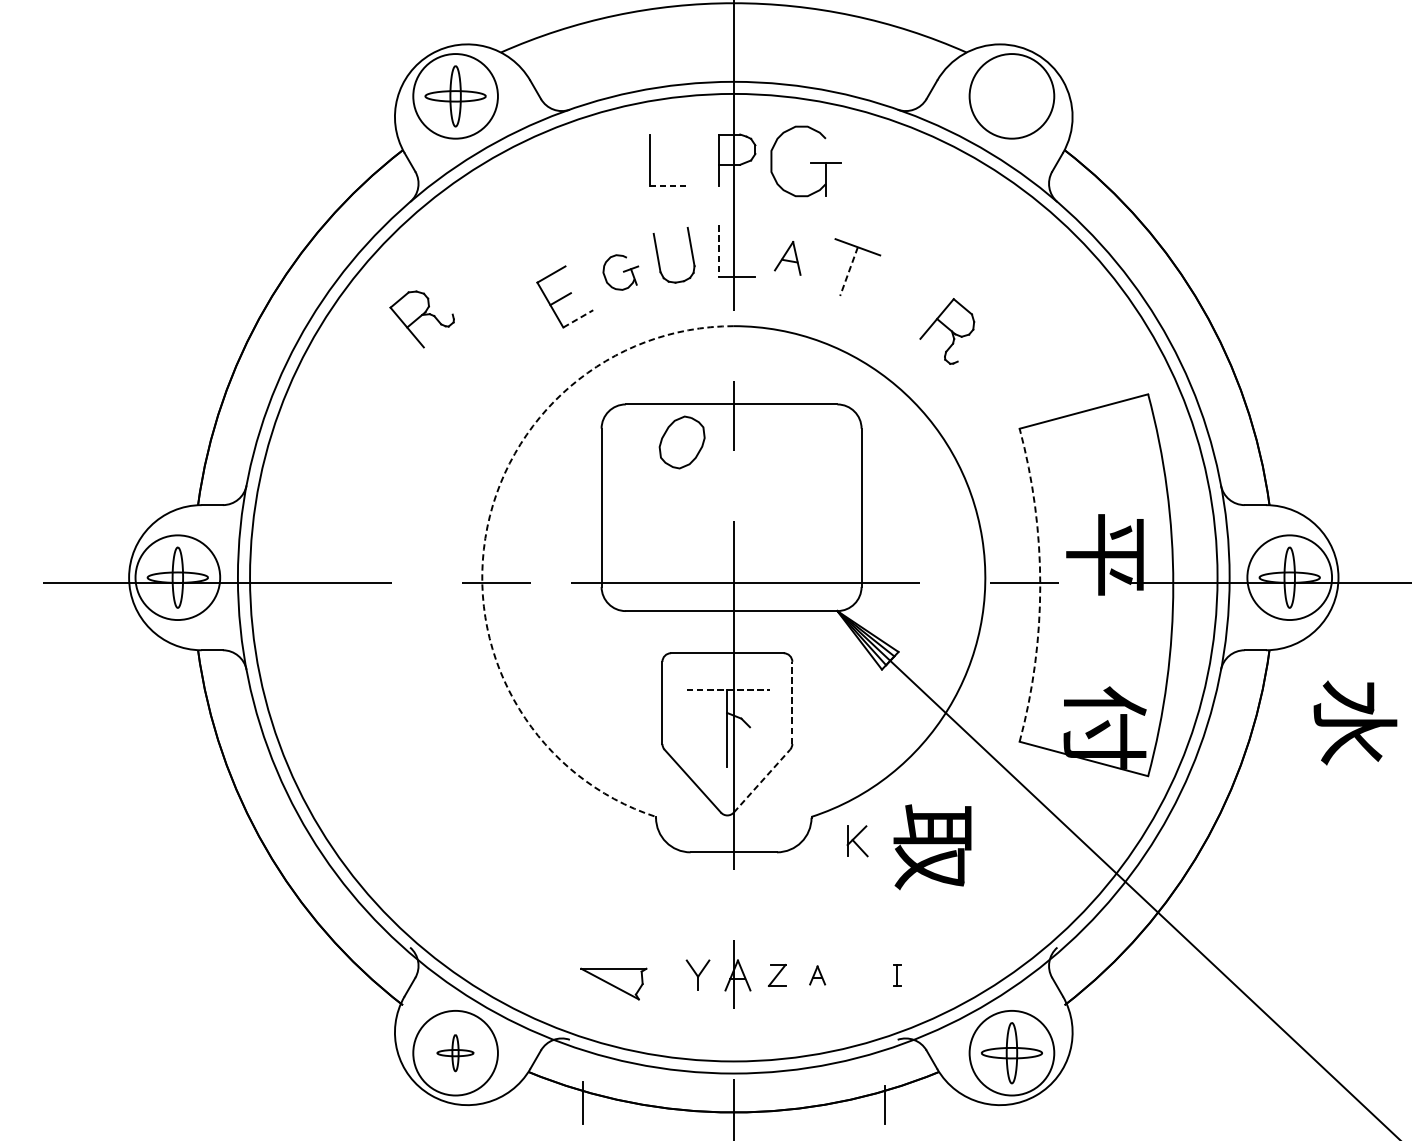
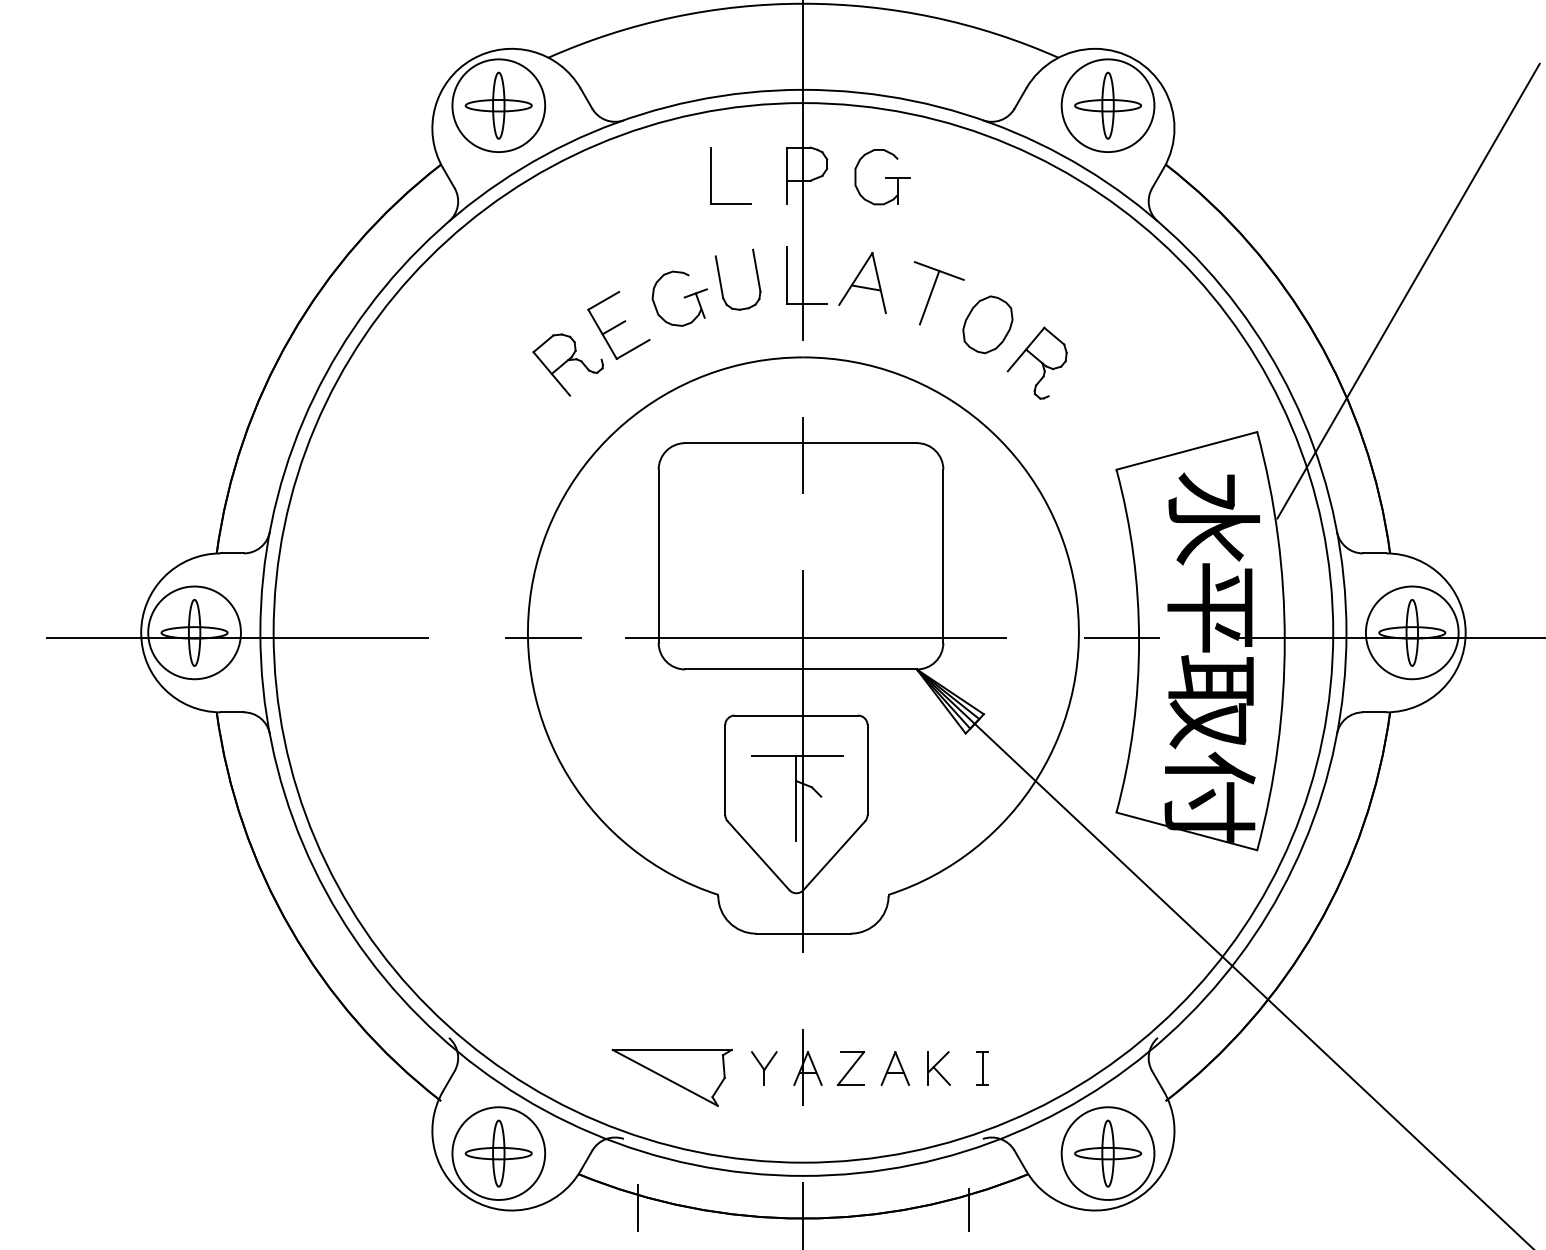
part: (1011, 96) -> (1107, 105), added
part: (805, 161) -> (882, 177), size x0.71
line: (668, 186) -> (731, 204), dashed -> solid
line: (718, 251) -> (786, 275), dashed -> solid
part: (787, 258) -> (862, 283), size x1.67
line: (1286, 265) -> (1408, 290), added
part: (620, 272) -> (679, 298), size x1.43
line: (848, 272) -> (929, 298), dashed -> solid
part: (421, 318) -> (567, 364), moved
line: (578, 318) -> (633, 349), dashed -> solid
part: (681, 442) -> (987, 324), moved
arc: (485, 538) -> (531, 589), dashed -> solid
arc: (1040, 585) -> (1139, 641), dashed -> solid
line: (729, 689) -> (798, 755), dashed -> solid
line: (792, 703) -> (867, 770), dashed -> solid
text: (1354, 722) -> (1213, 518), moved
line: (762, 780) -> (834, 855), dashed -> solid
part: (857, 841) -> (938, 1068), moved
text: (931, 847) -> (1210, 702), moved
part: (776, 975) -> (850, 1068), size x1.43
part: (816, 975) -> (894, 1068), size x1.67
part: (897, 975) -> (982, 1068), size x1.43
part: (613, 983) -> (671, 1077), size x1.67
part: (455, 1053) -> (498, 1153), size x1.67

